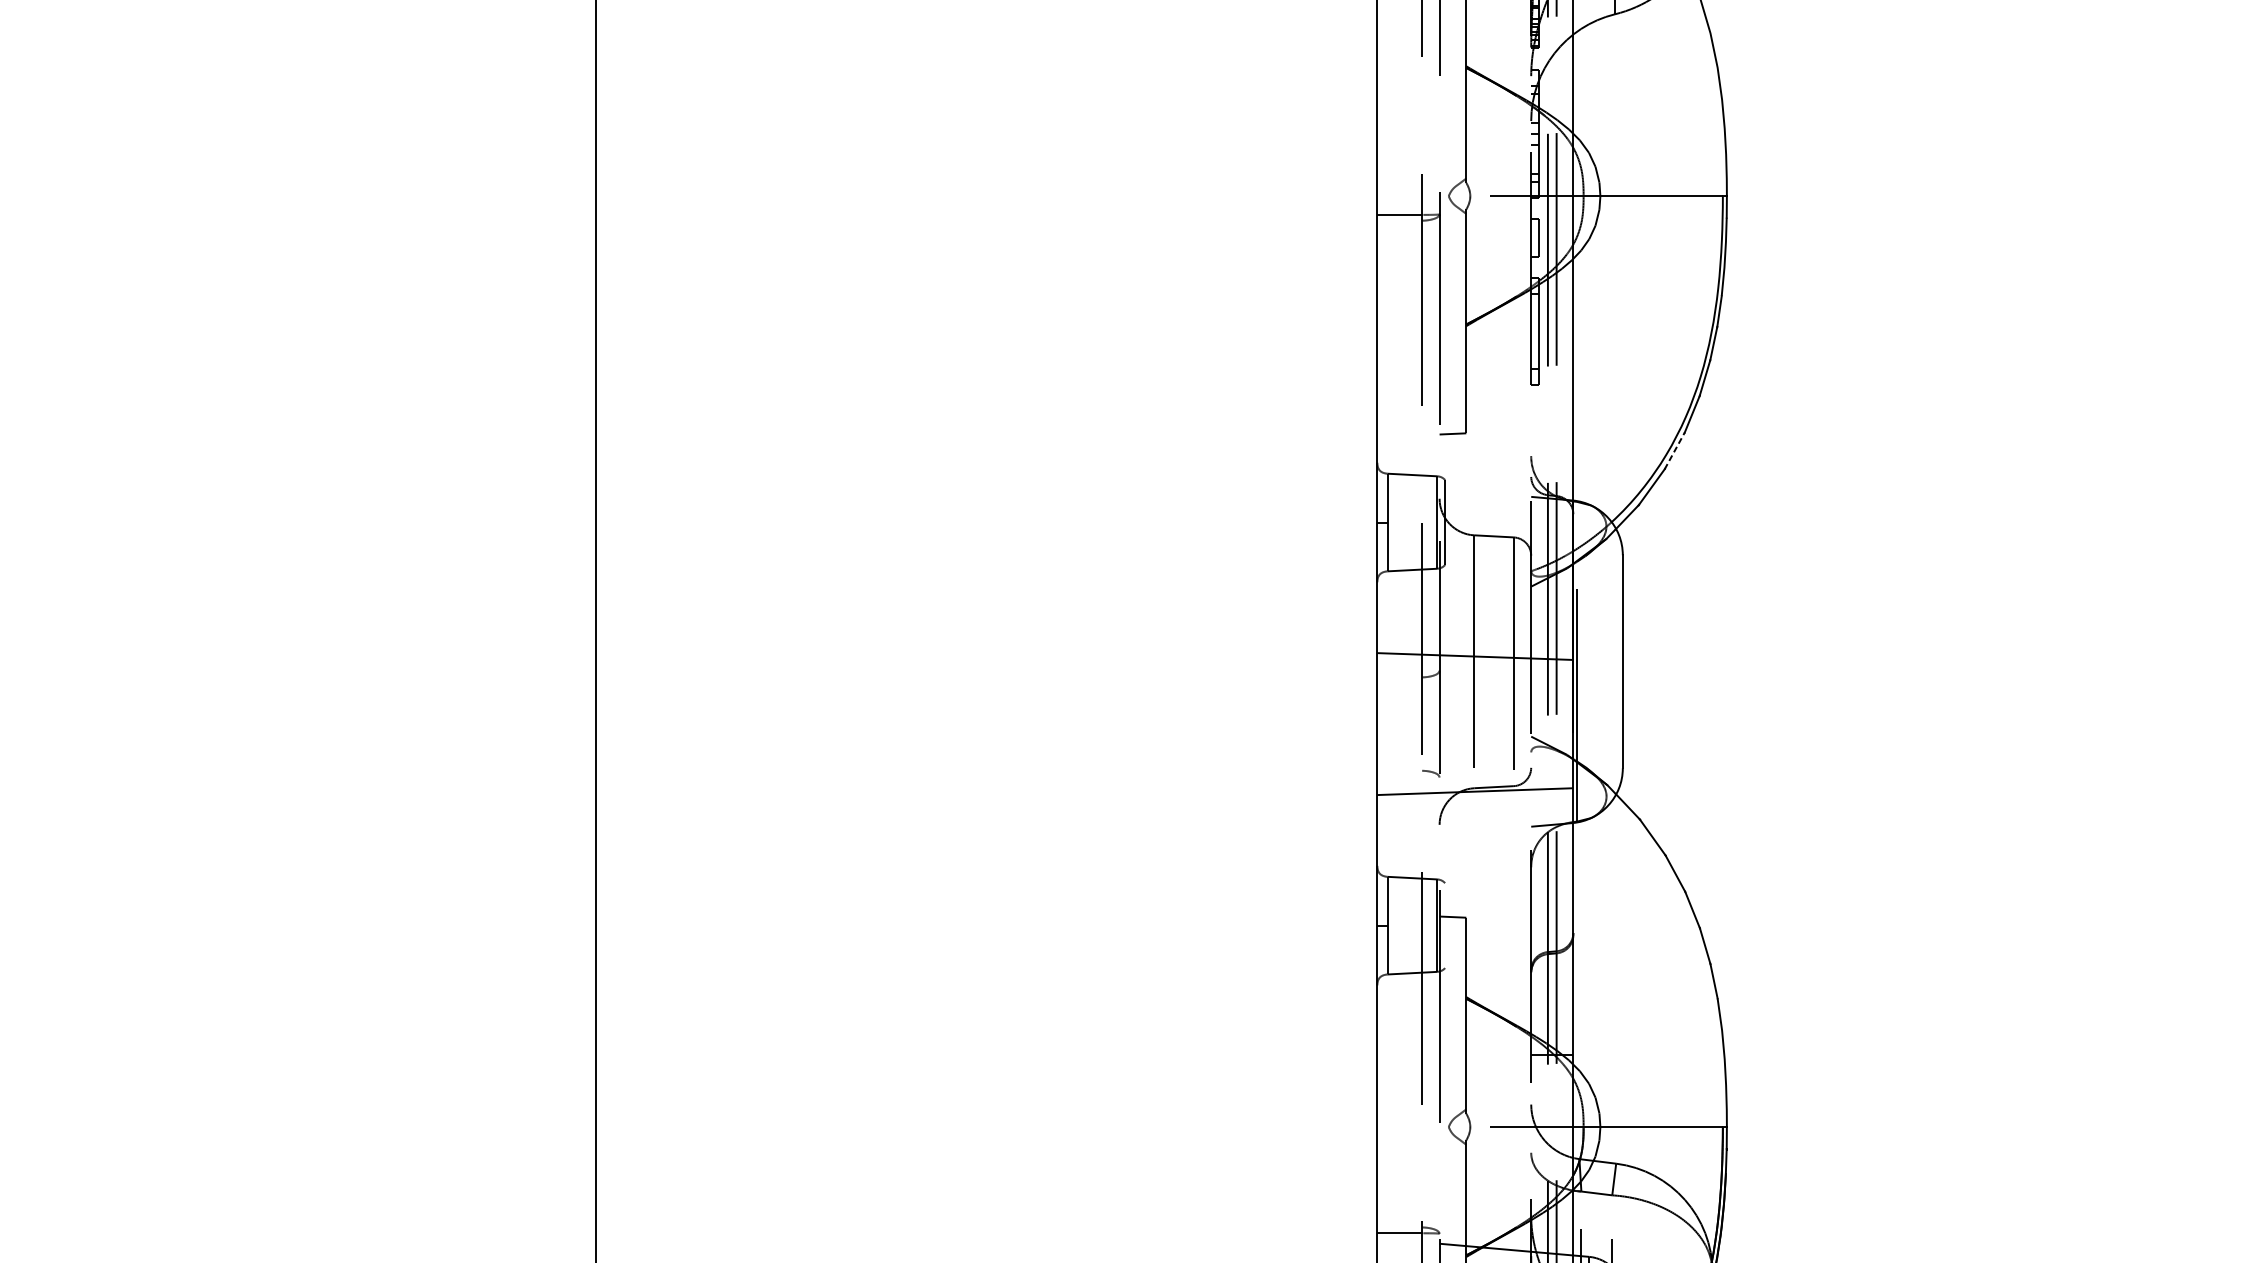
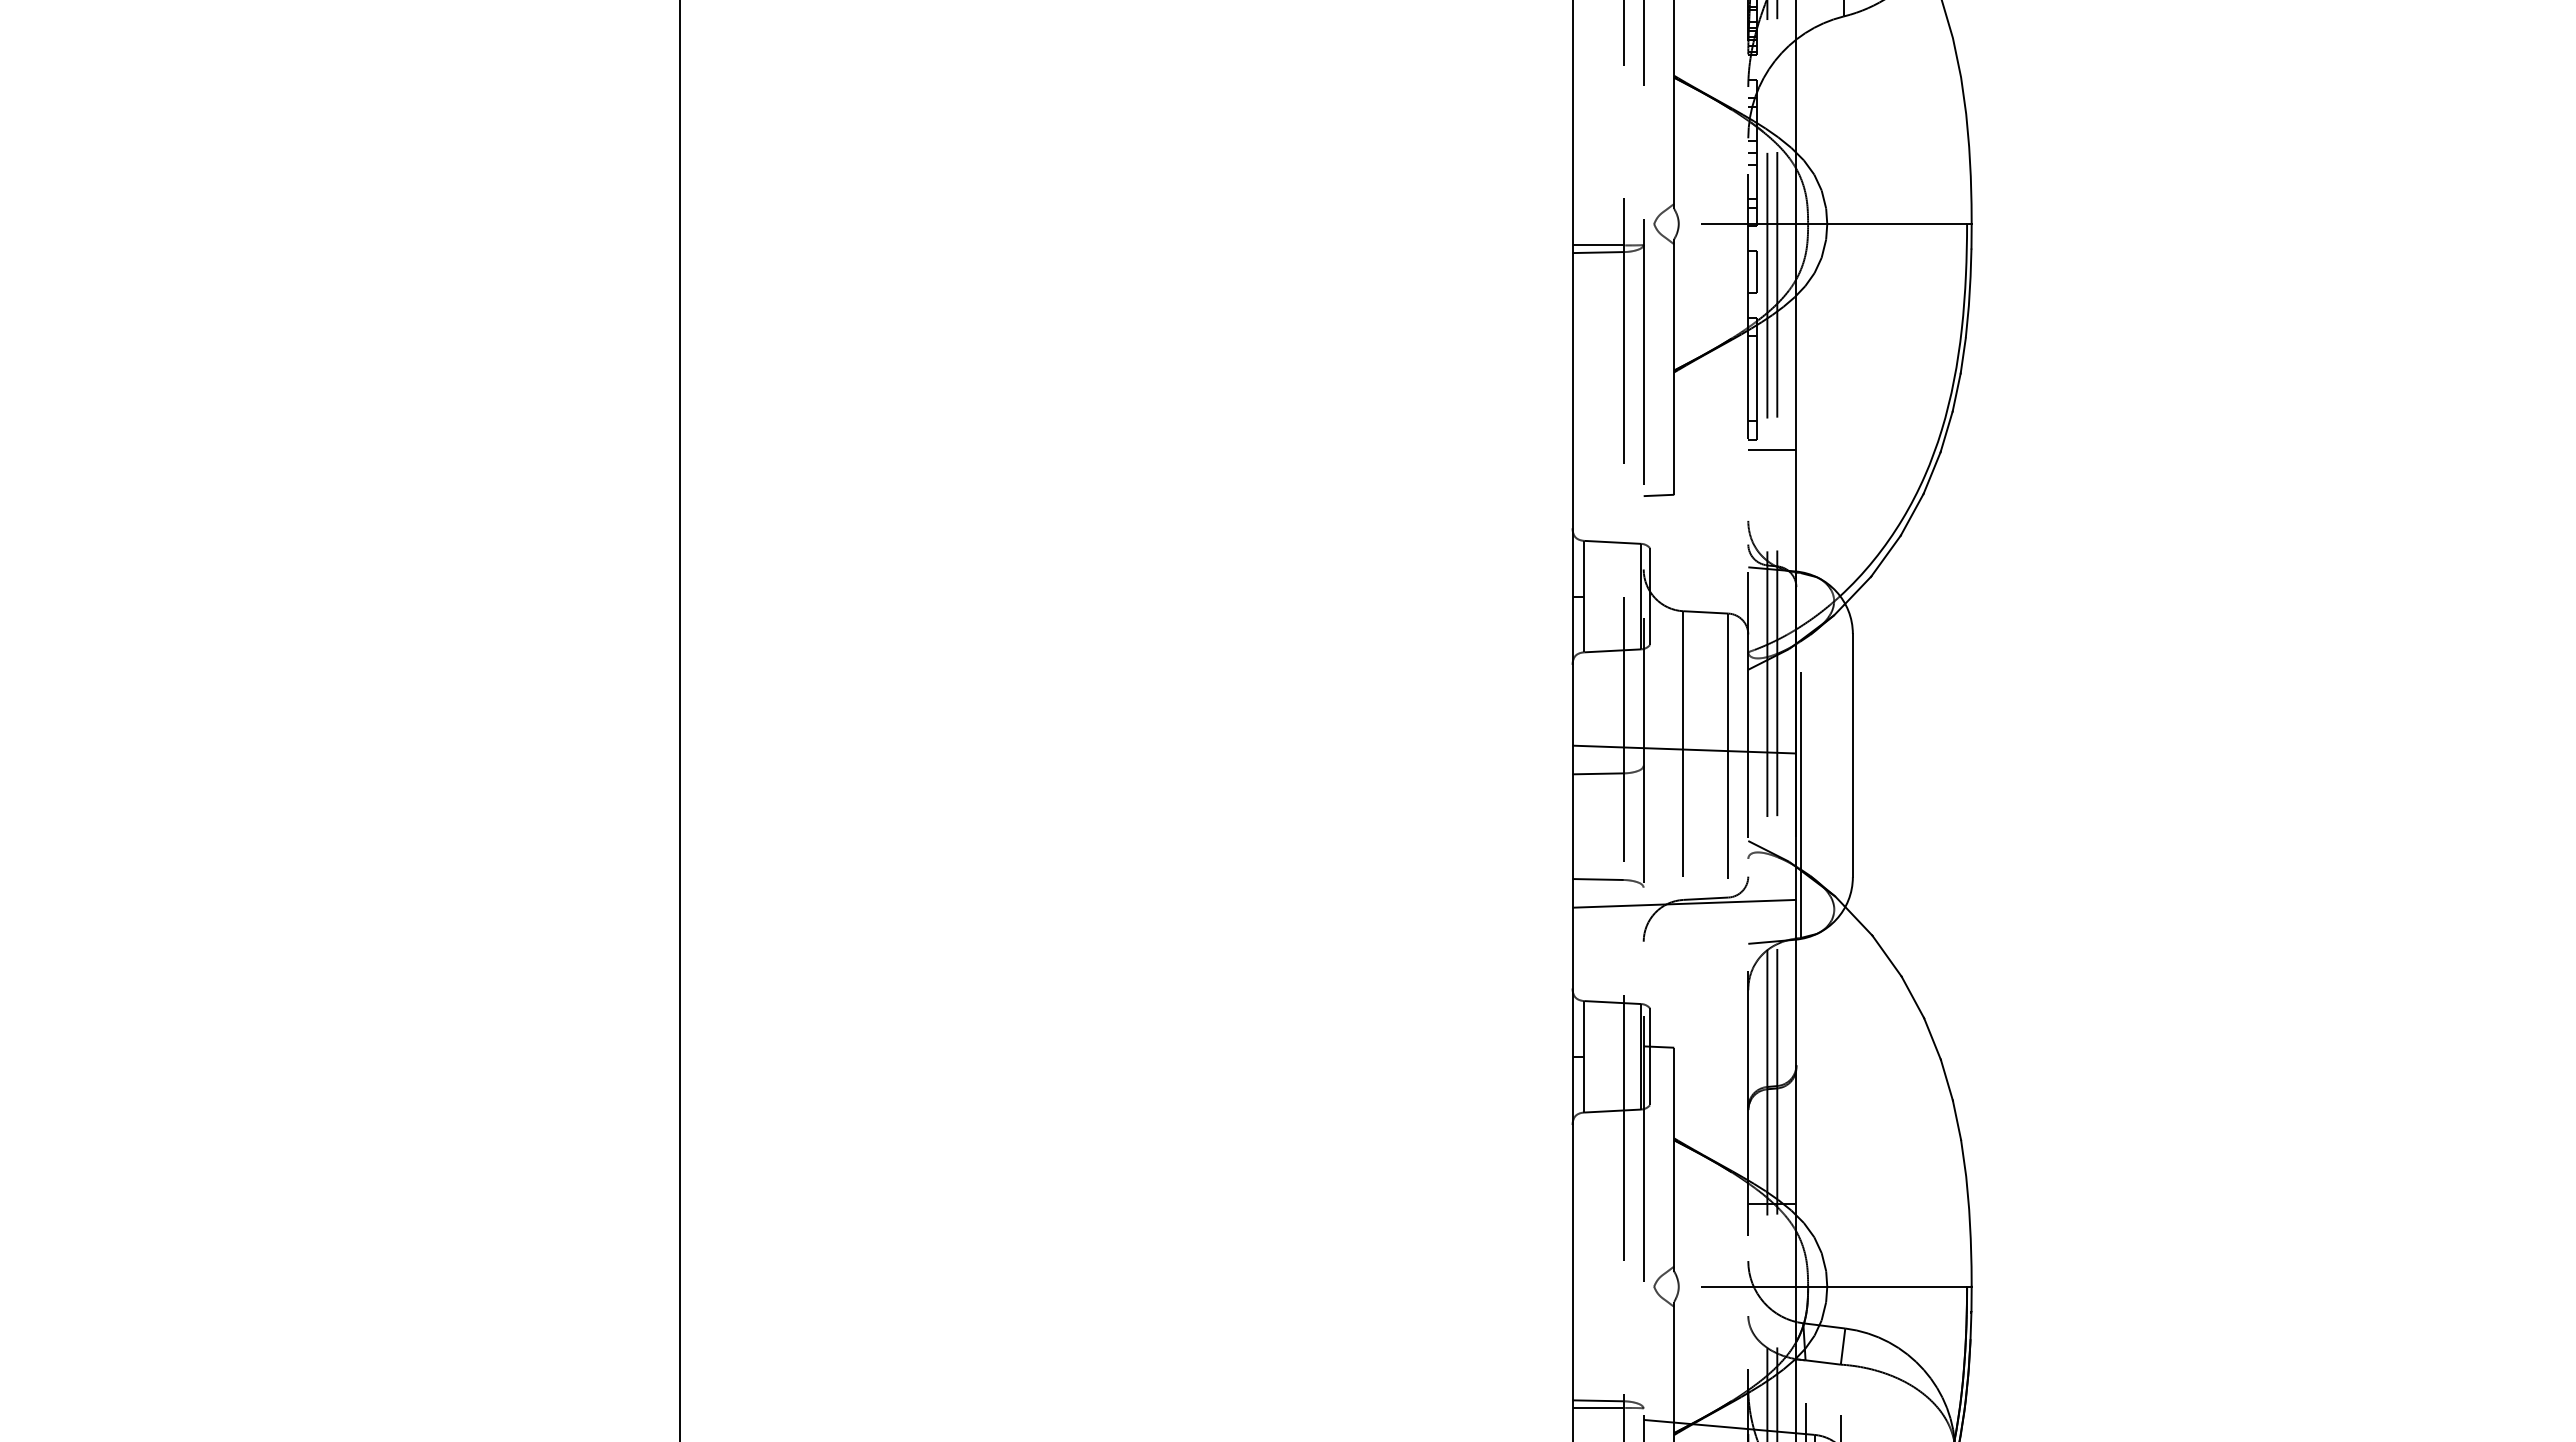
line: (1399, 221) -> (1597, 252), added
line: (1552, 394) -> (1772, 450), added
line: (1675, 450) -> (1912, 514), dashed -> solid
line: (1399, 677) -> (1597, 773), added
line: (1399, 770) -> (1597, 879), added
line: (1444, 925) -> (1649, 1056), added
line: (1399, 1226) -> (1597, 1400), added

